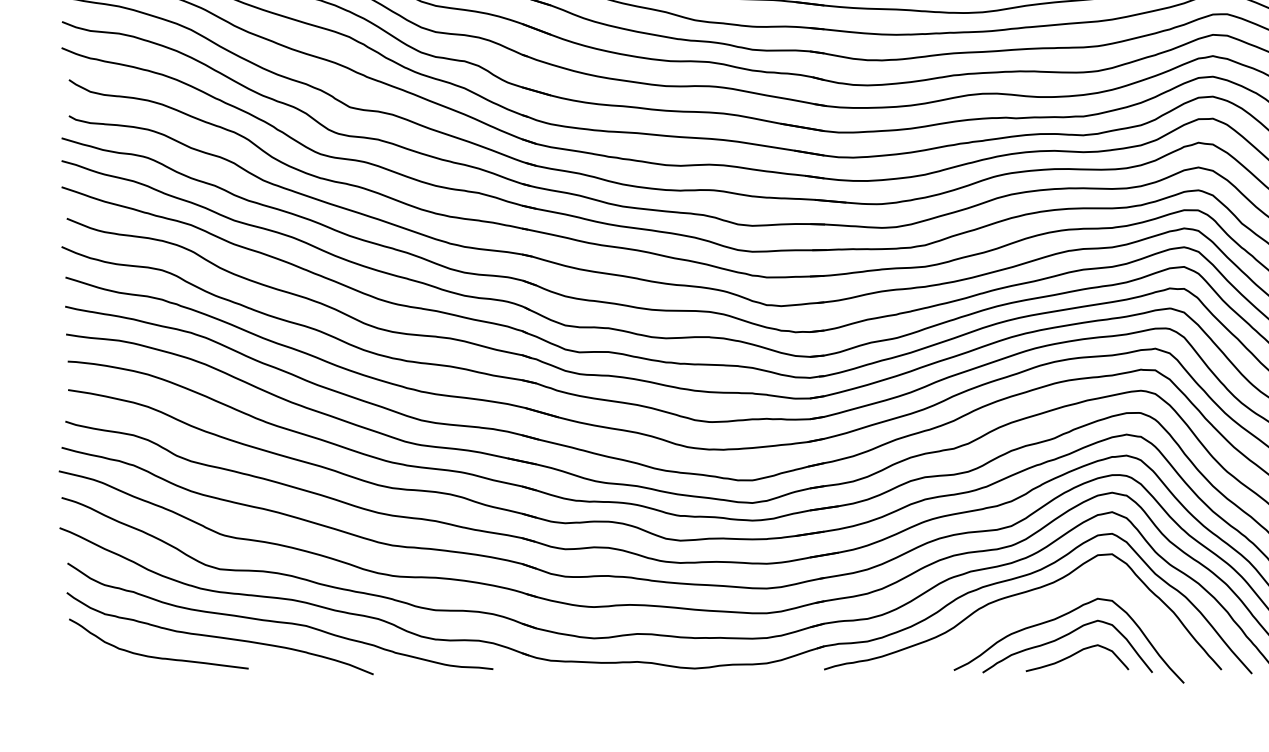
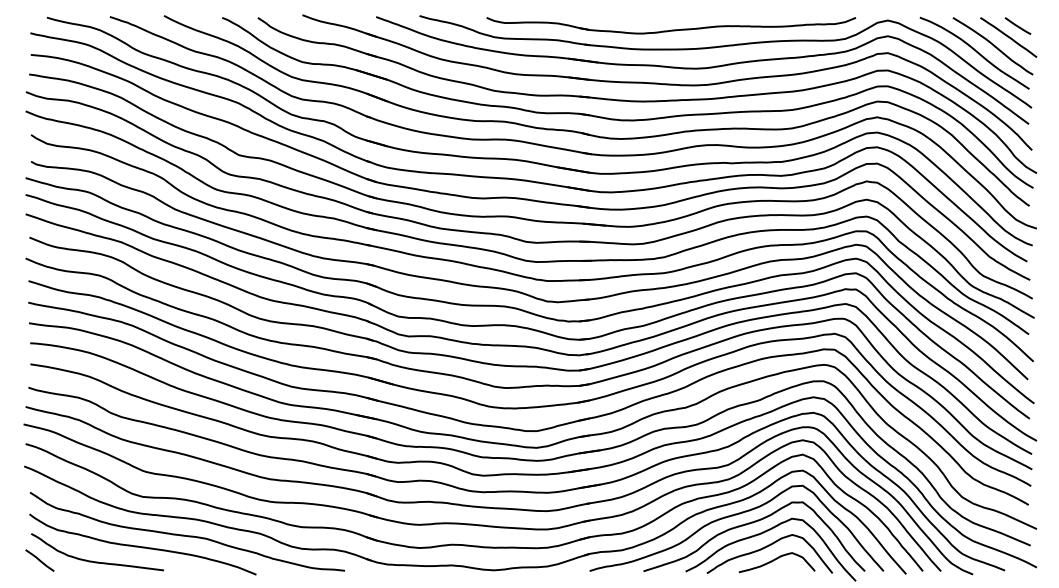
curve: (1040, 606) -> (749, 524), added
line: (80, 655) -> (39, 560), added

